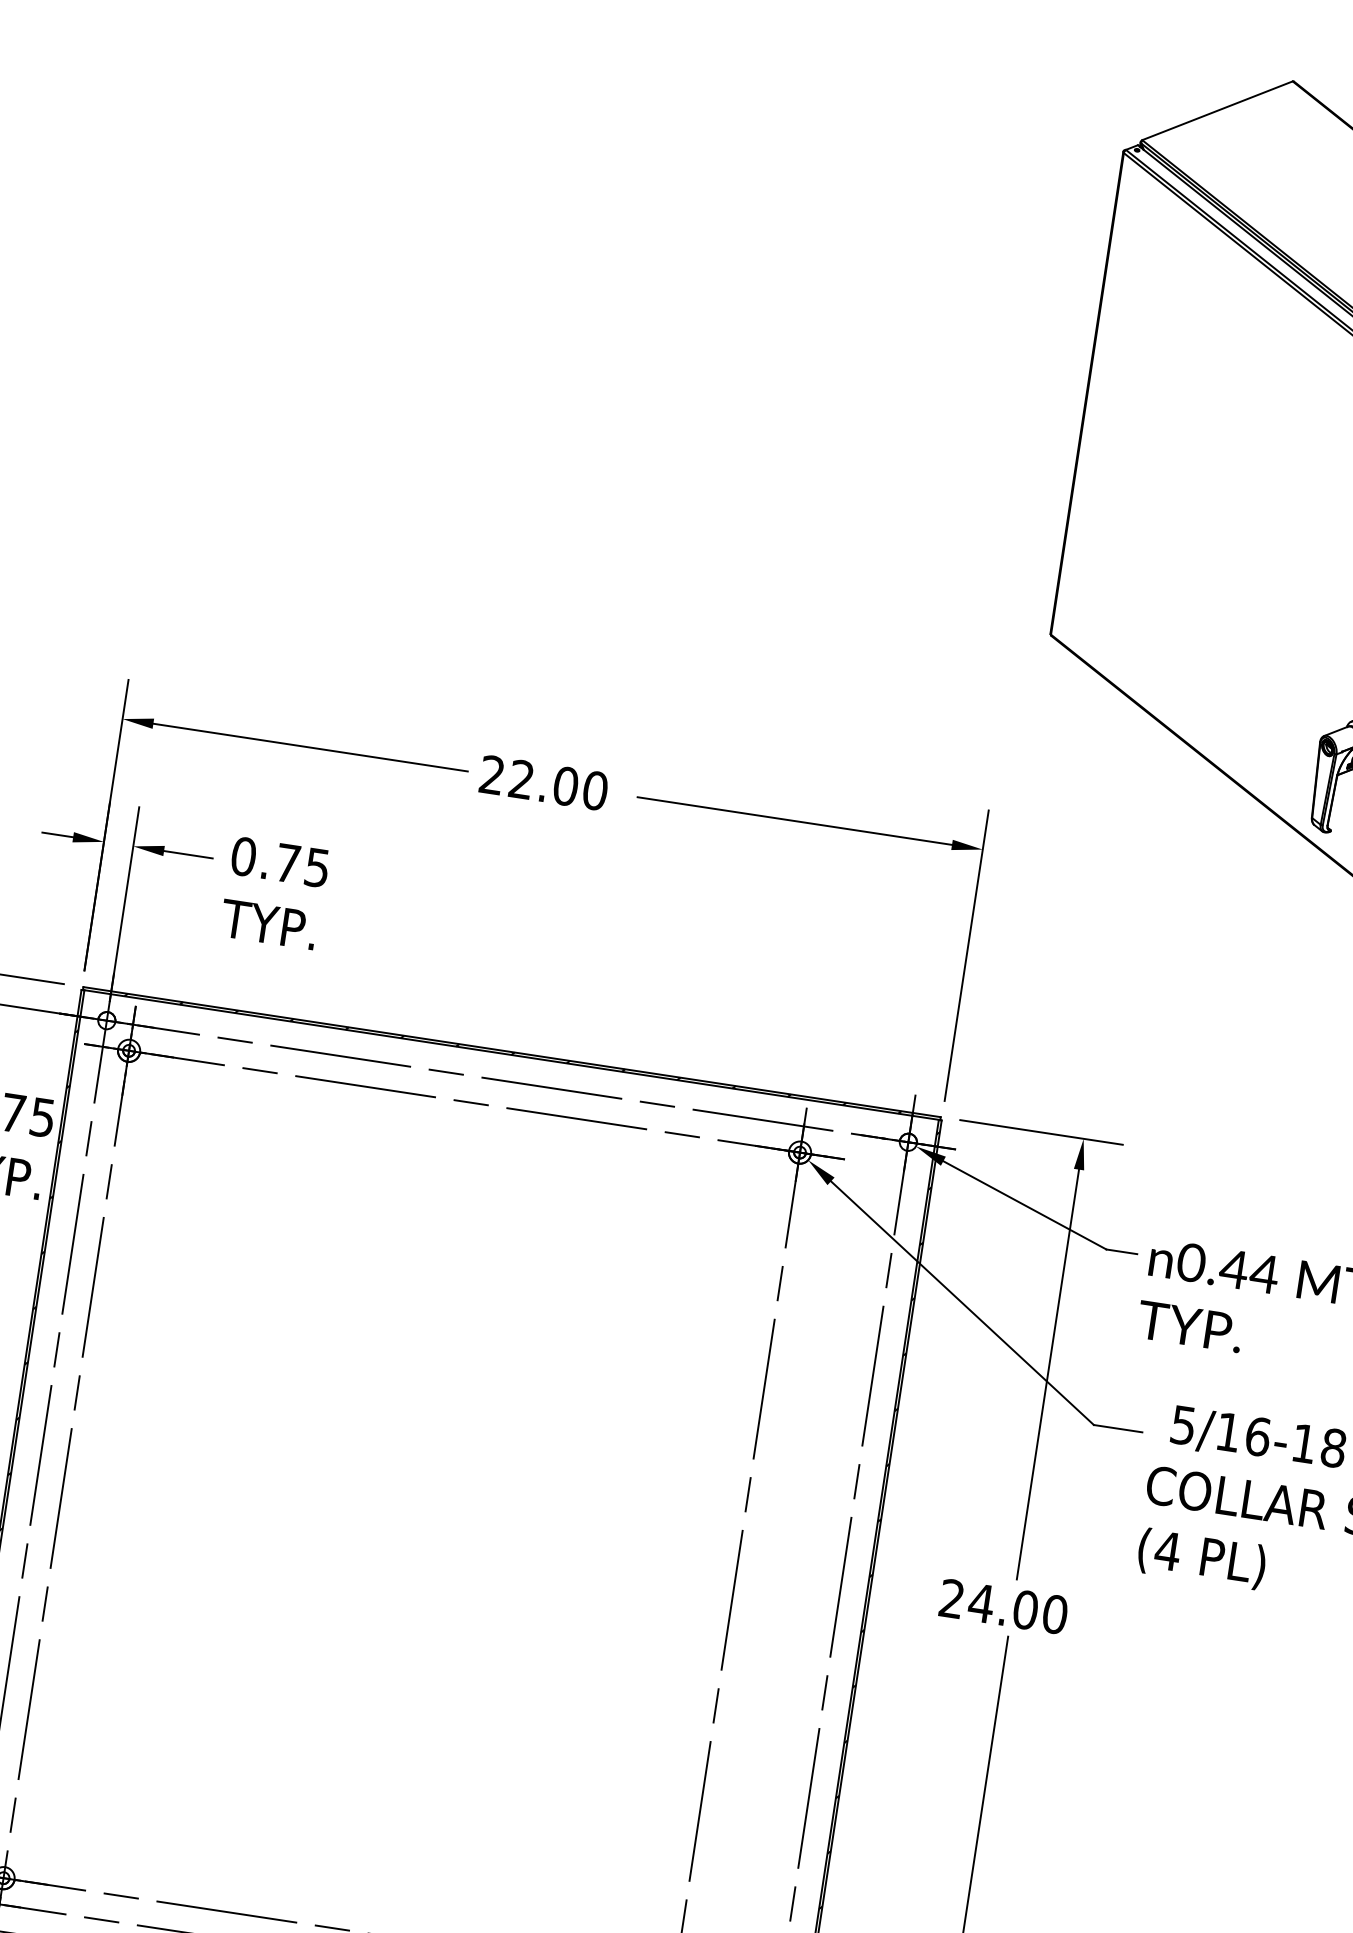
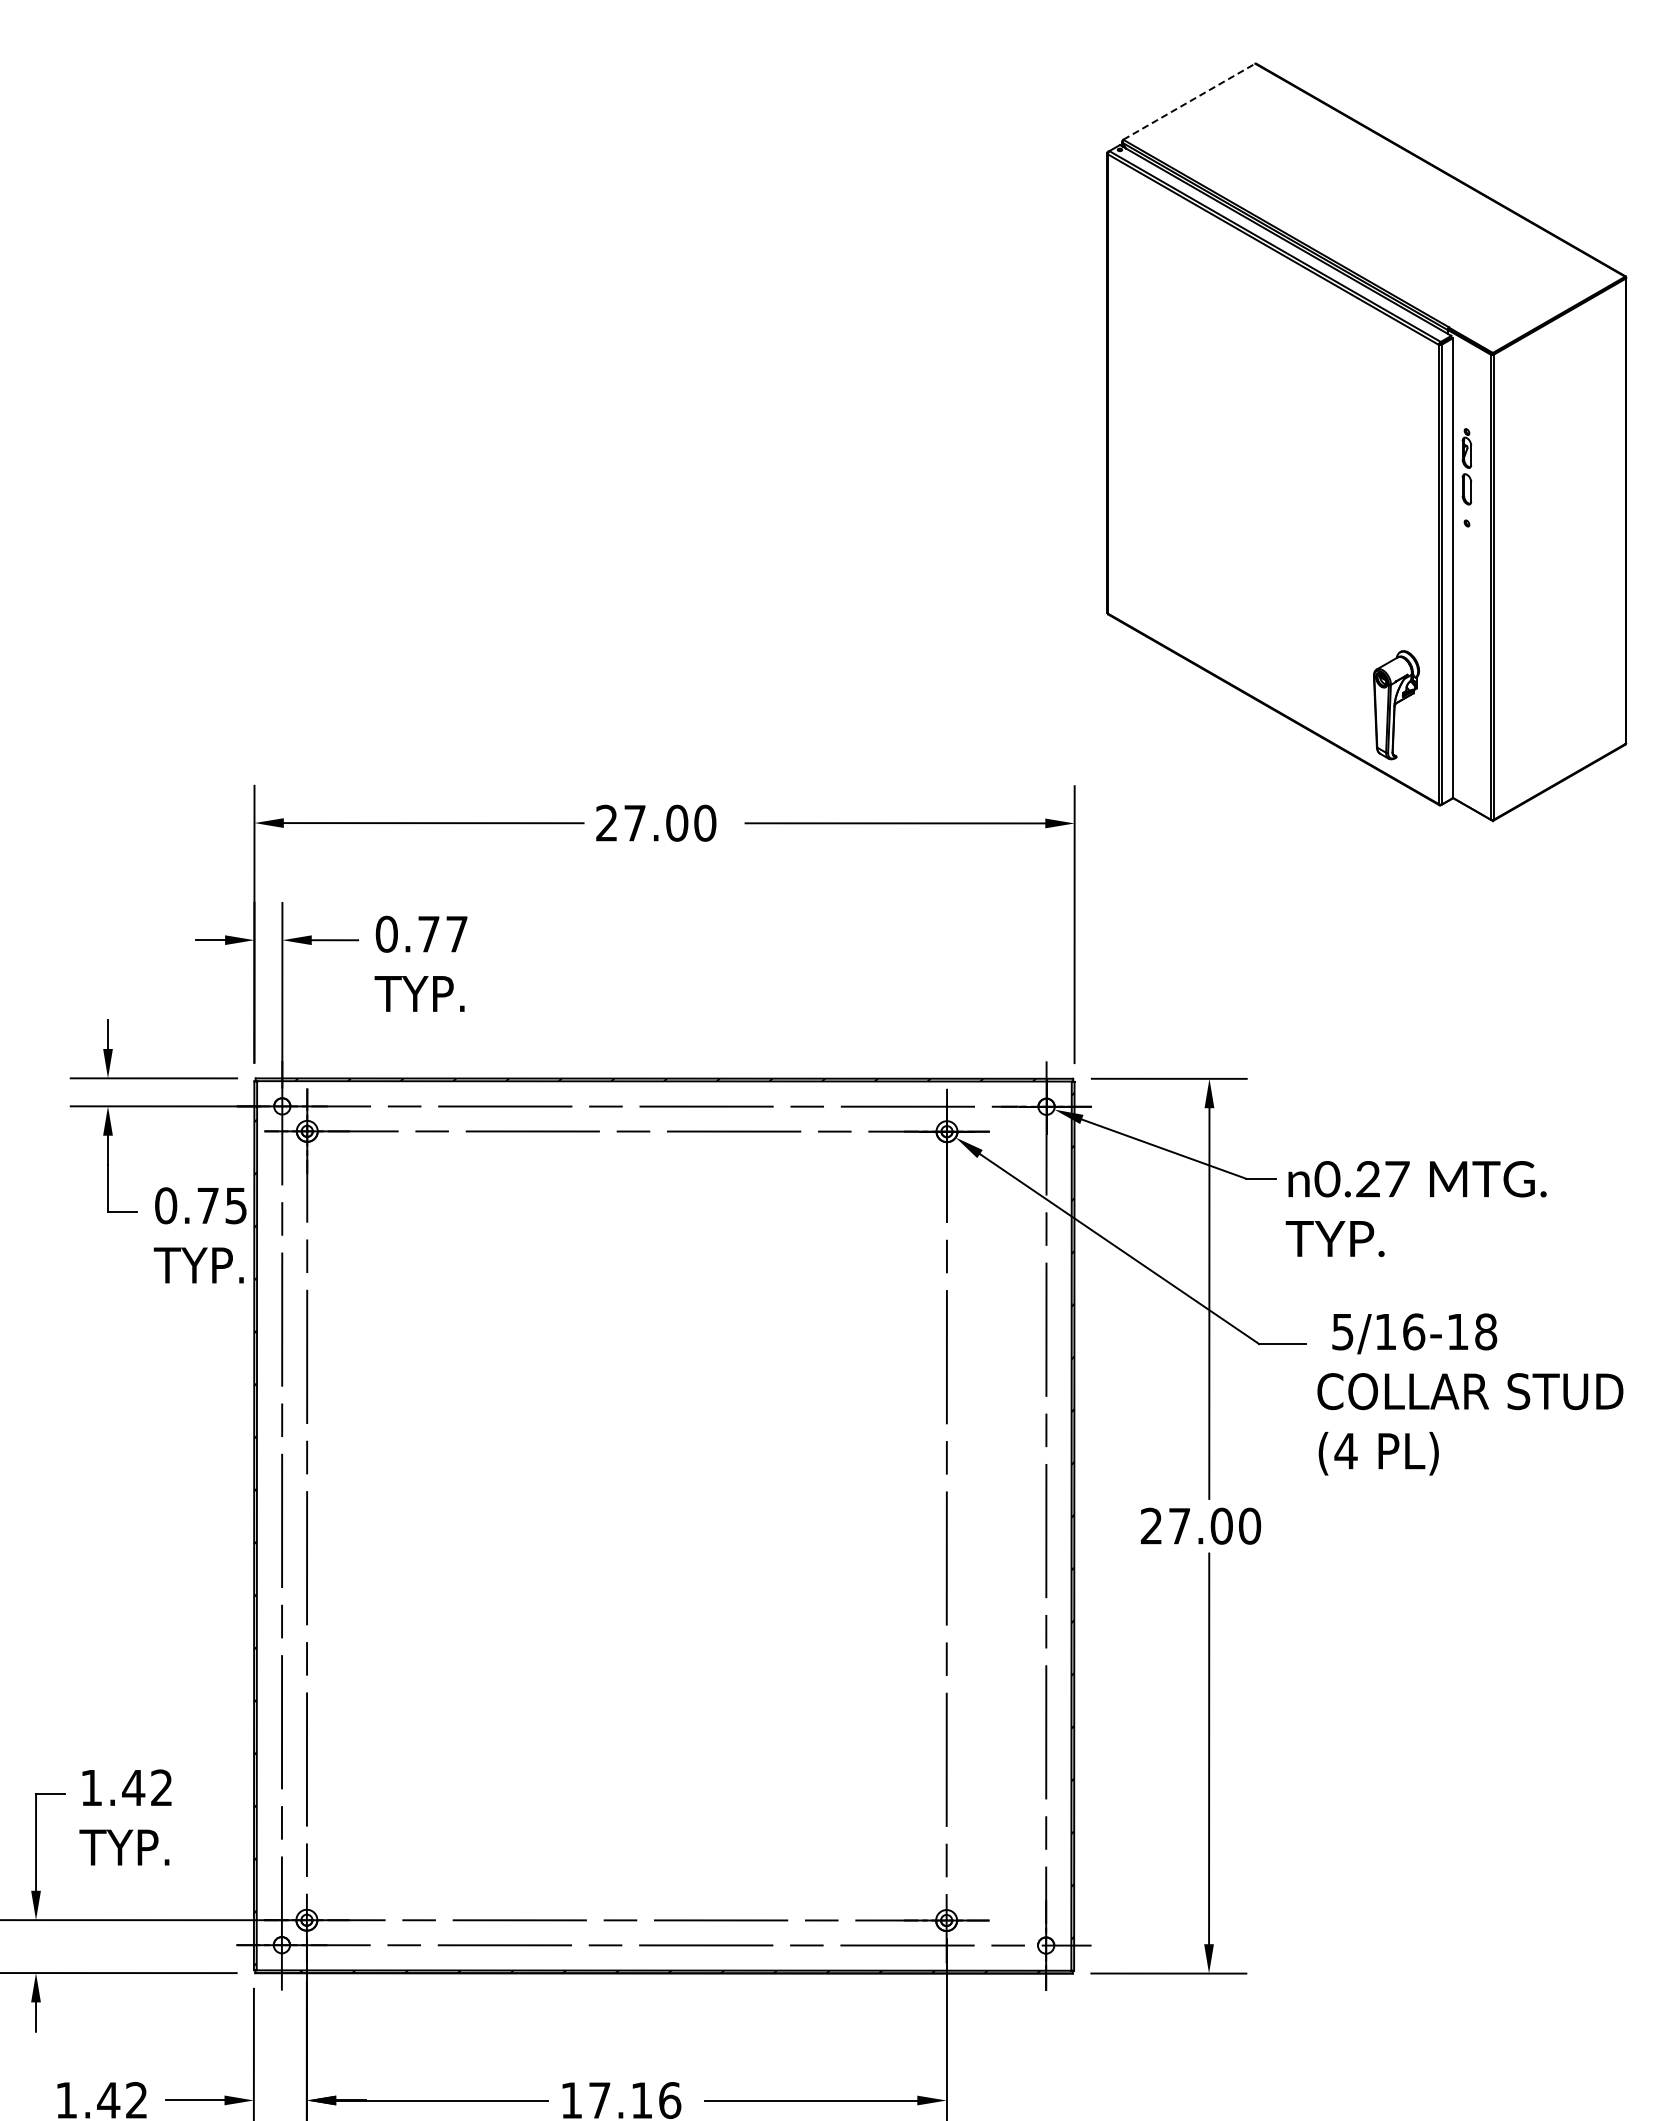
line: (1217, 110) -> (1189, 101), solid -> dashed
text: (521, 778) -> (634, 822), 22.00 -> 27.00
text: (316, 867) -> (456, 934), 0.75 -> 0.77
text: (1249, 1271) -> (1382, 1179), 0.44 -> 0.27
text: (981, 1603) -> (1179, 1526), 24.00 -> 27.00

